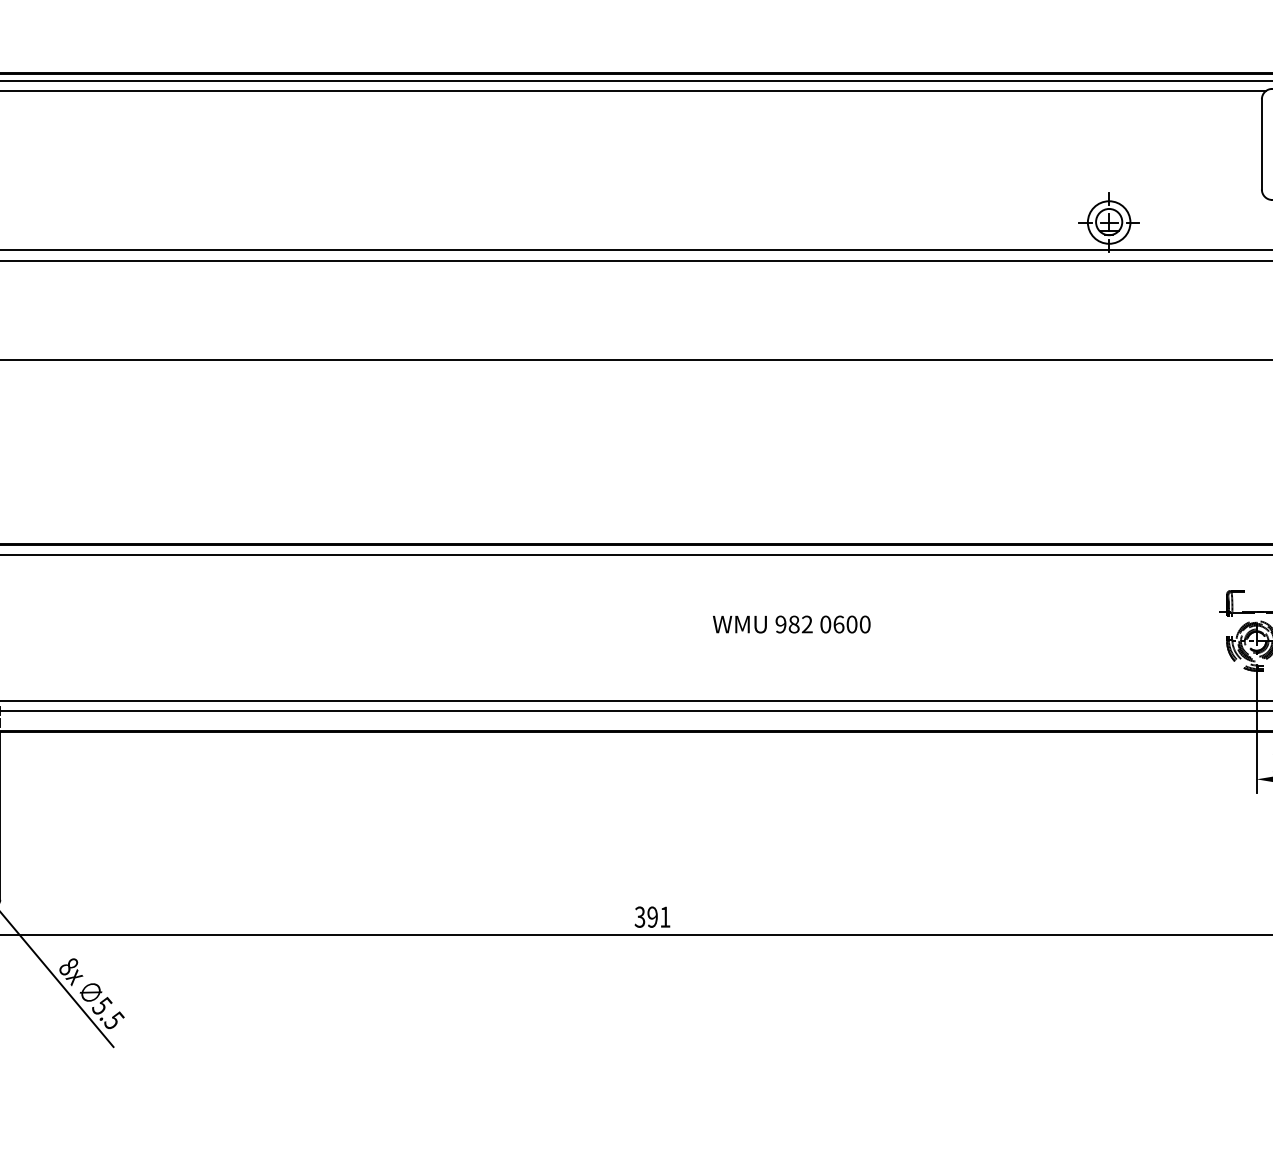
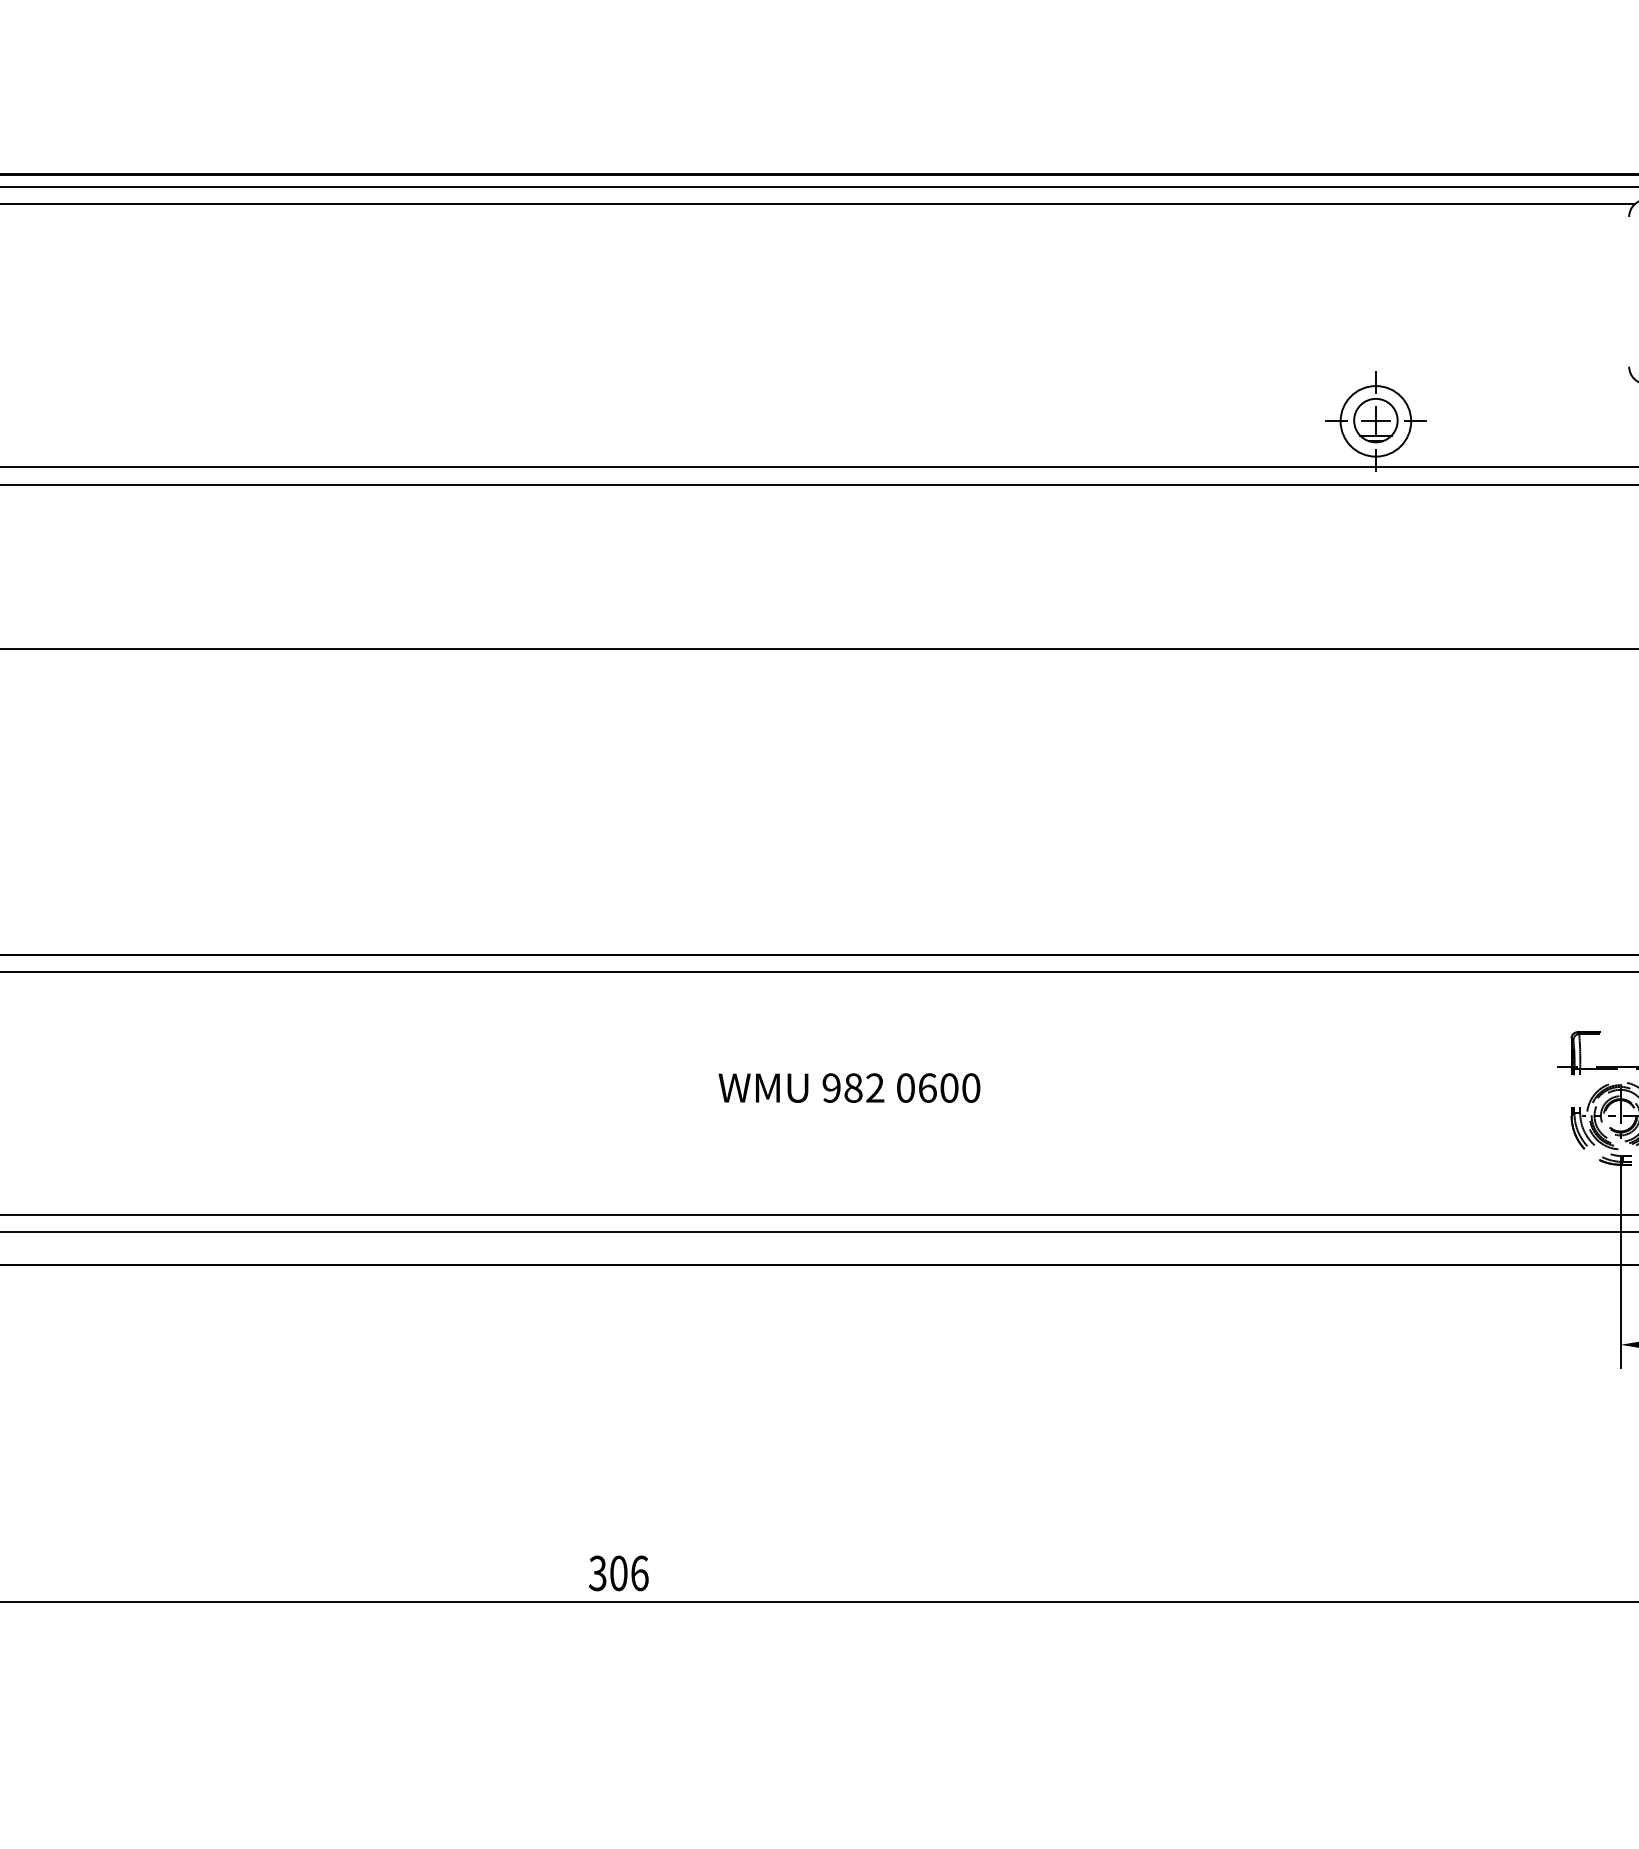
line: (1261, 144) -> (1628, 291), removed
text: (658, 916) -> (628, 1572), 391 -> 306

